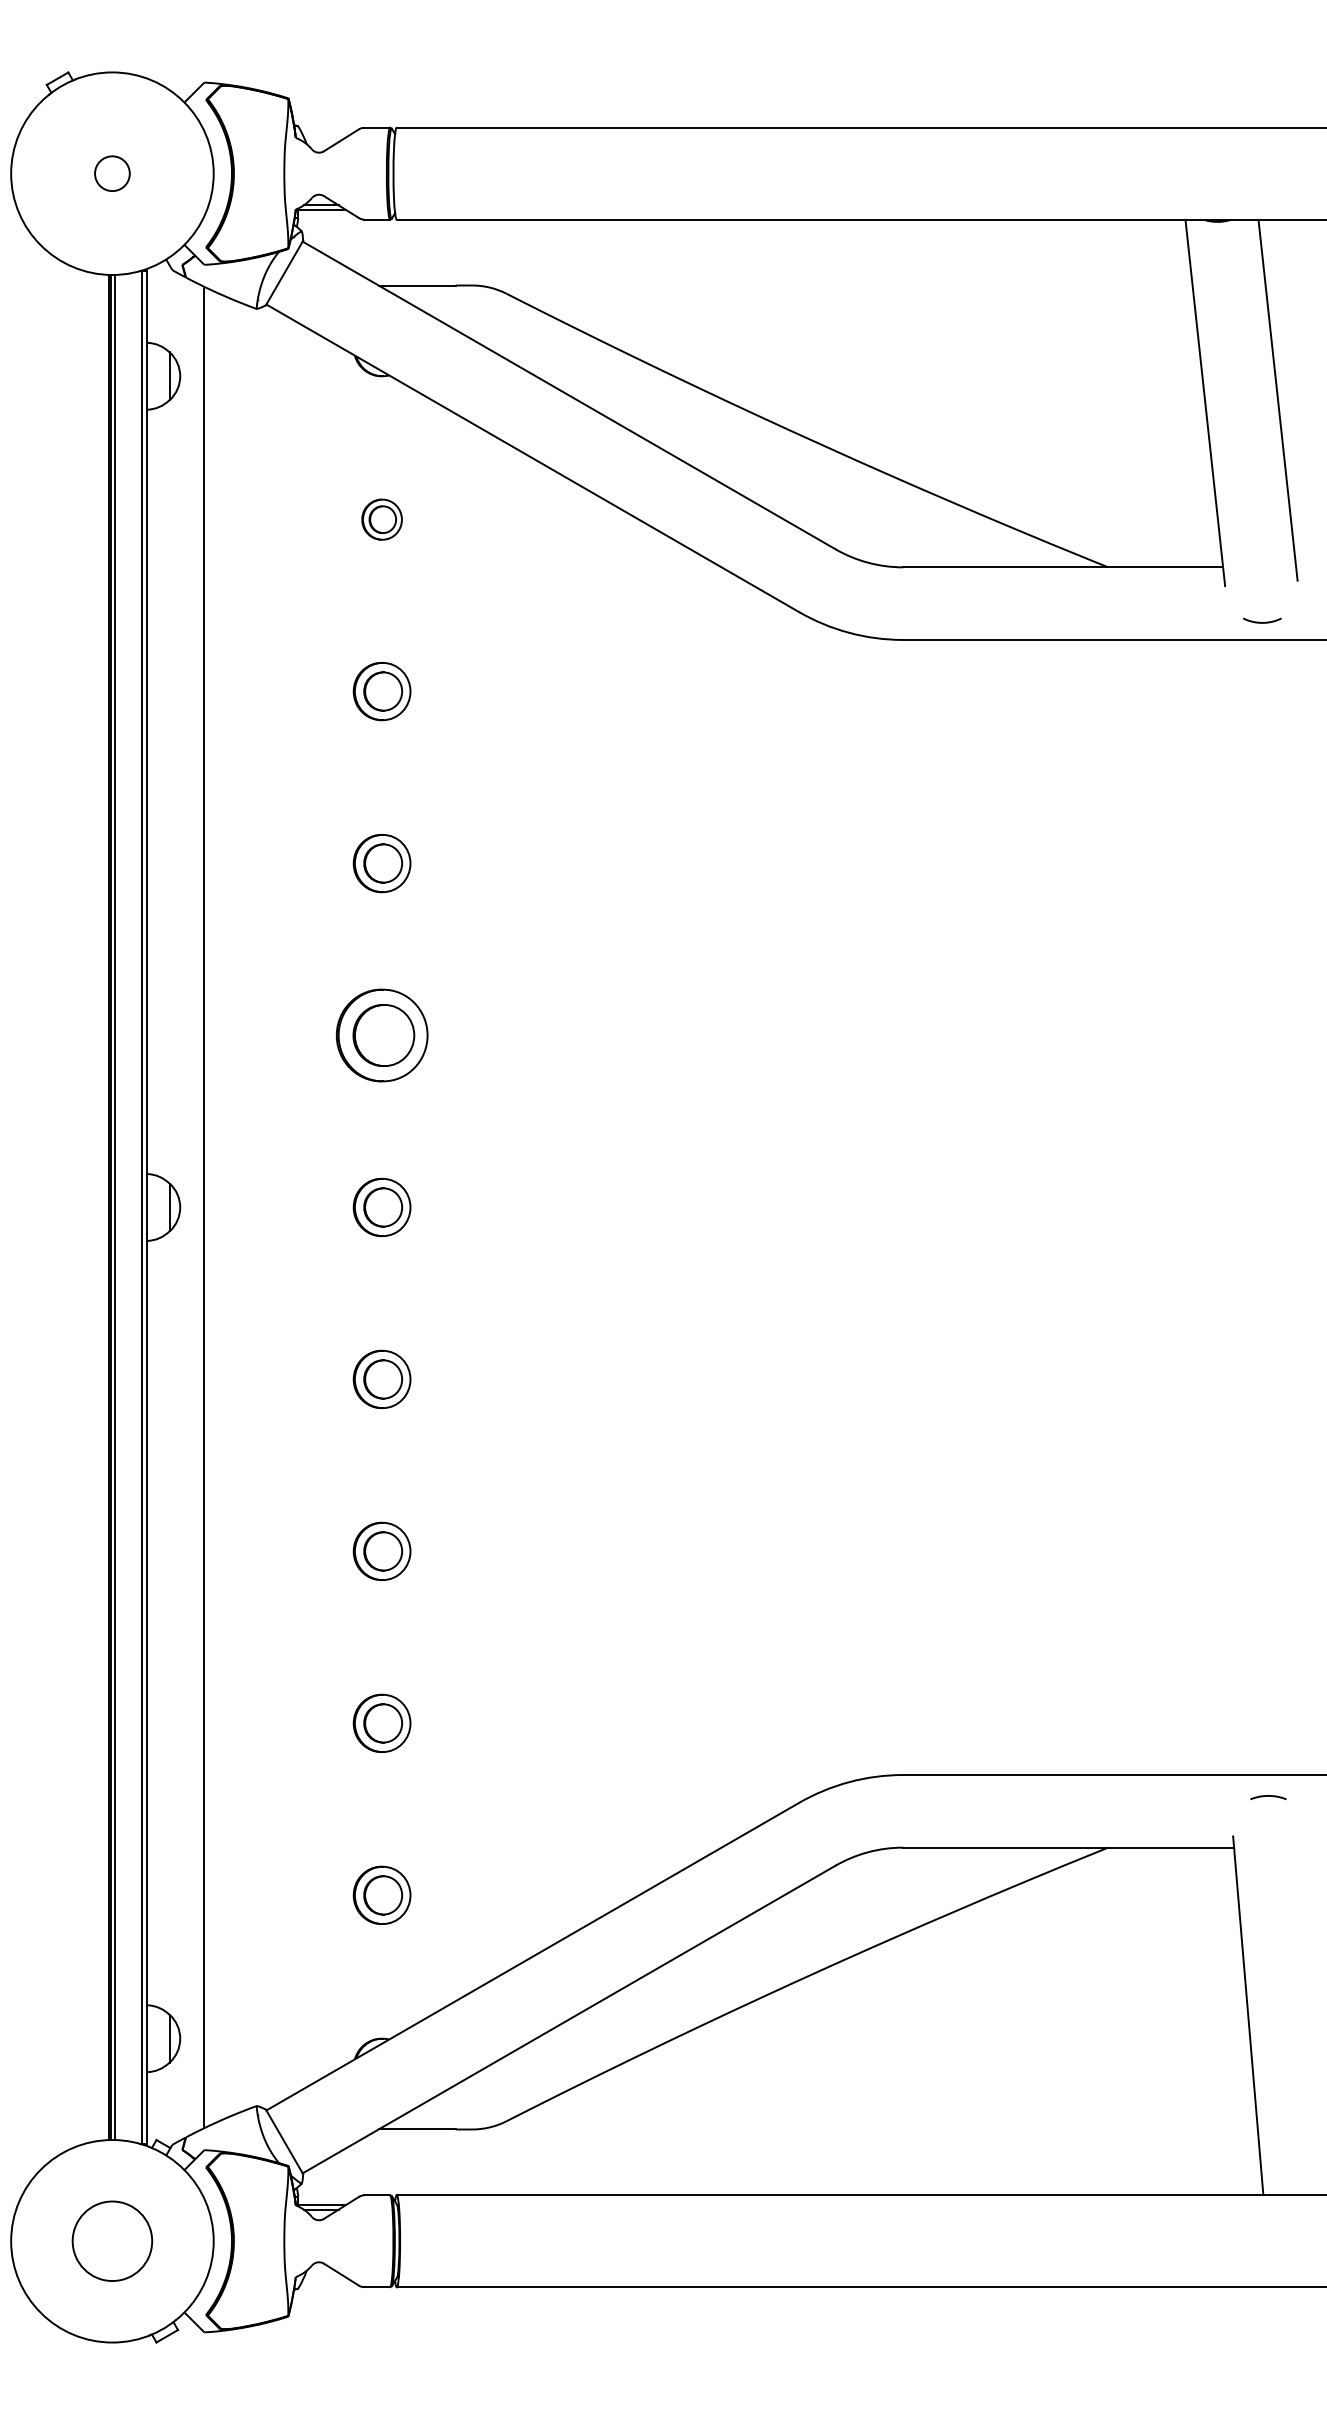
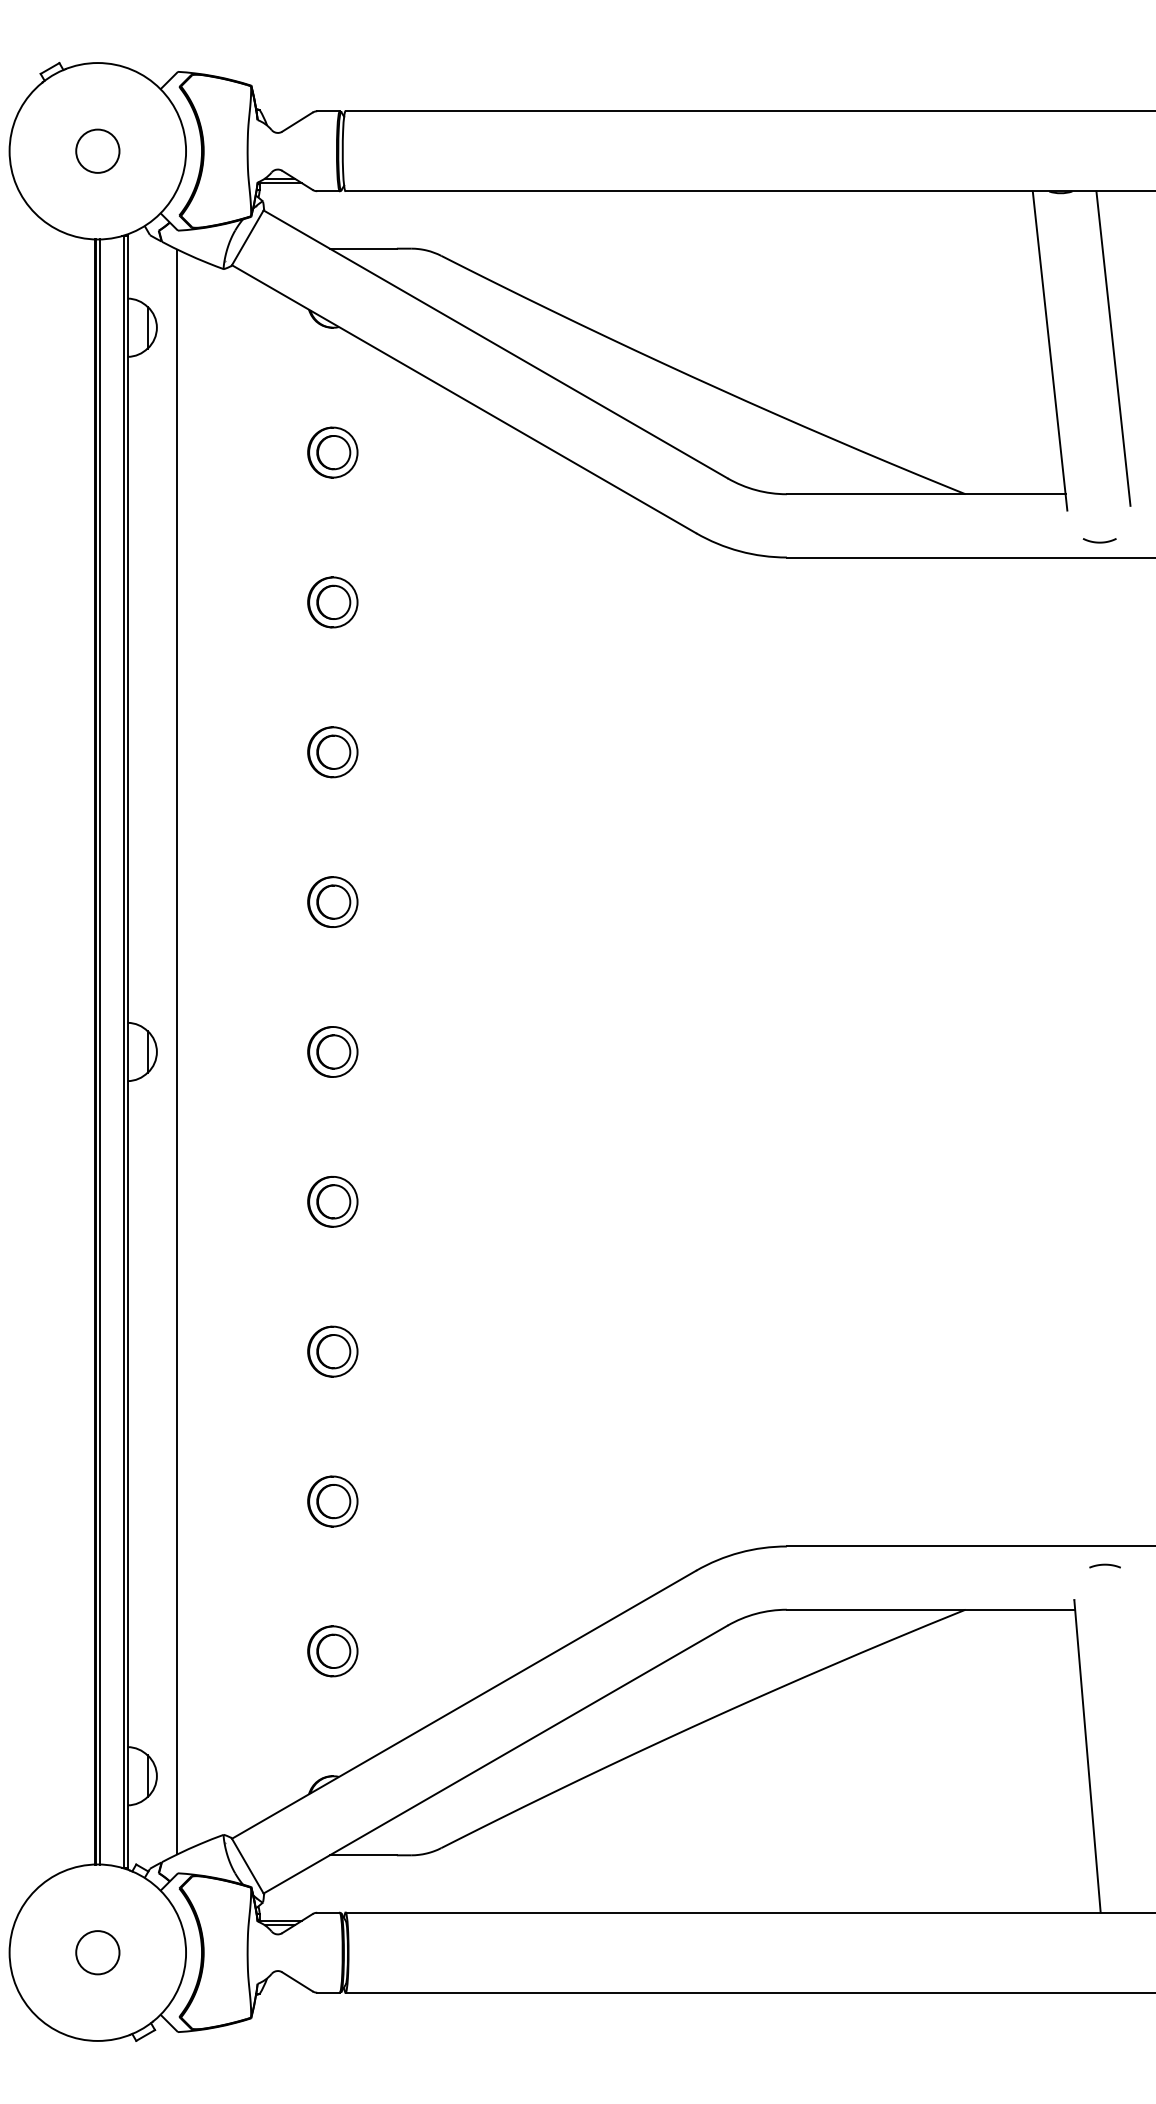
circle: (112, 173) -> (97, 151), size x1.43
part: (381, 519) -> (332, 452), size x1.43
part: (381, 1035) -> (332, 902), size x0.62
circle: (112, 2241) -> (97, 1952), size x0.62

